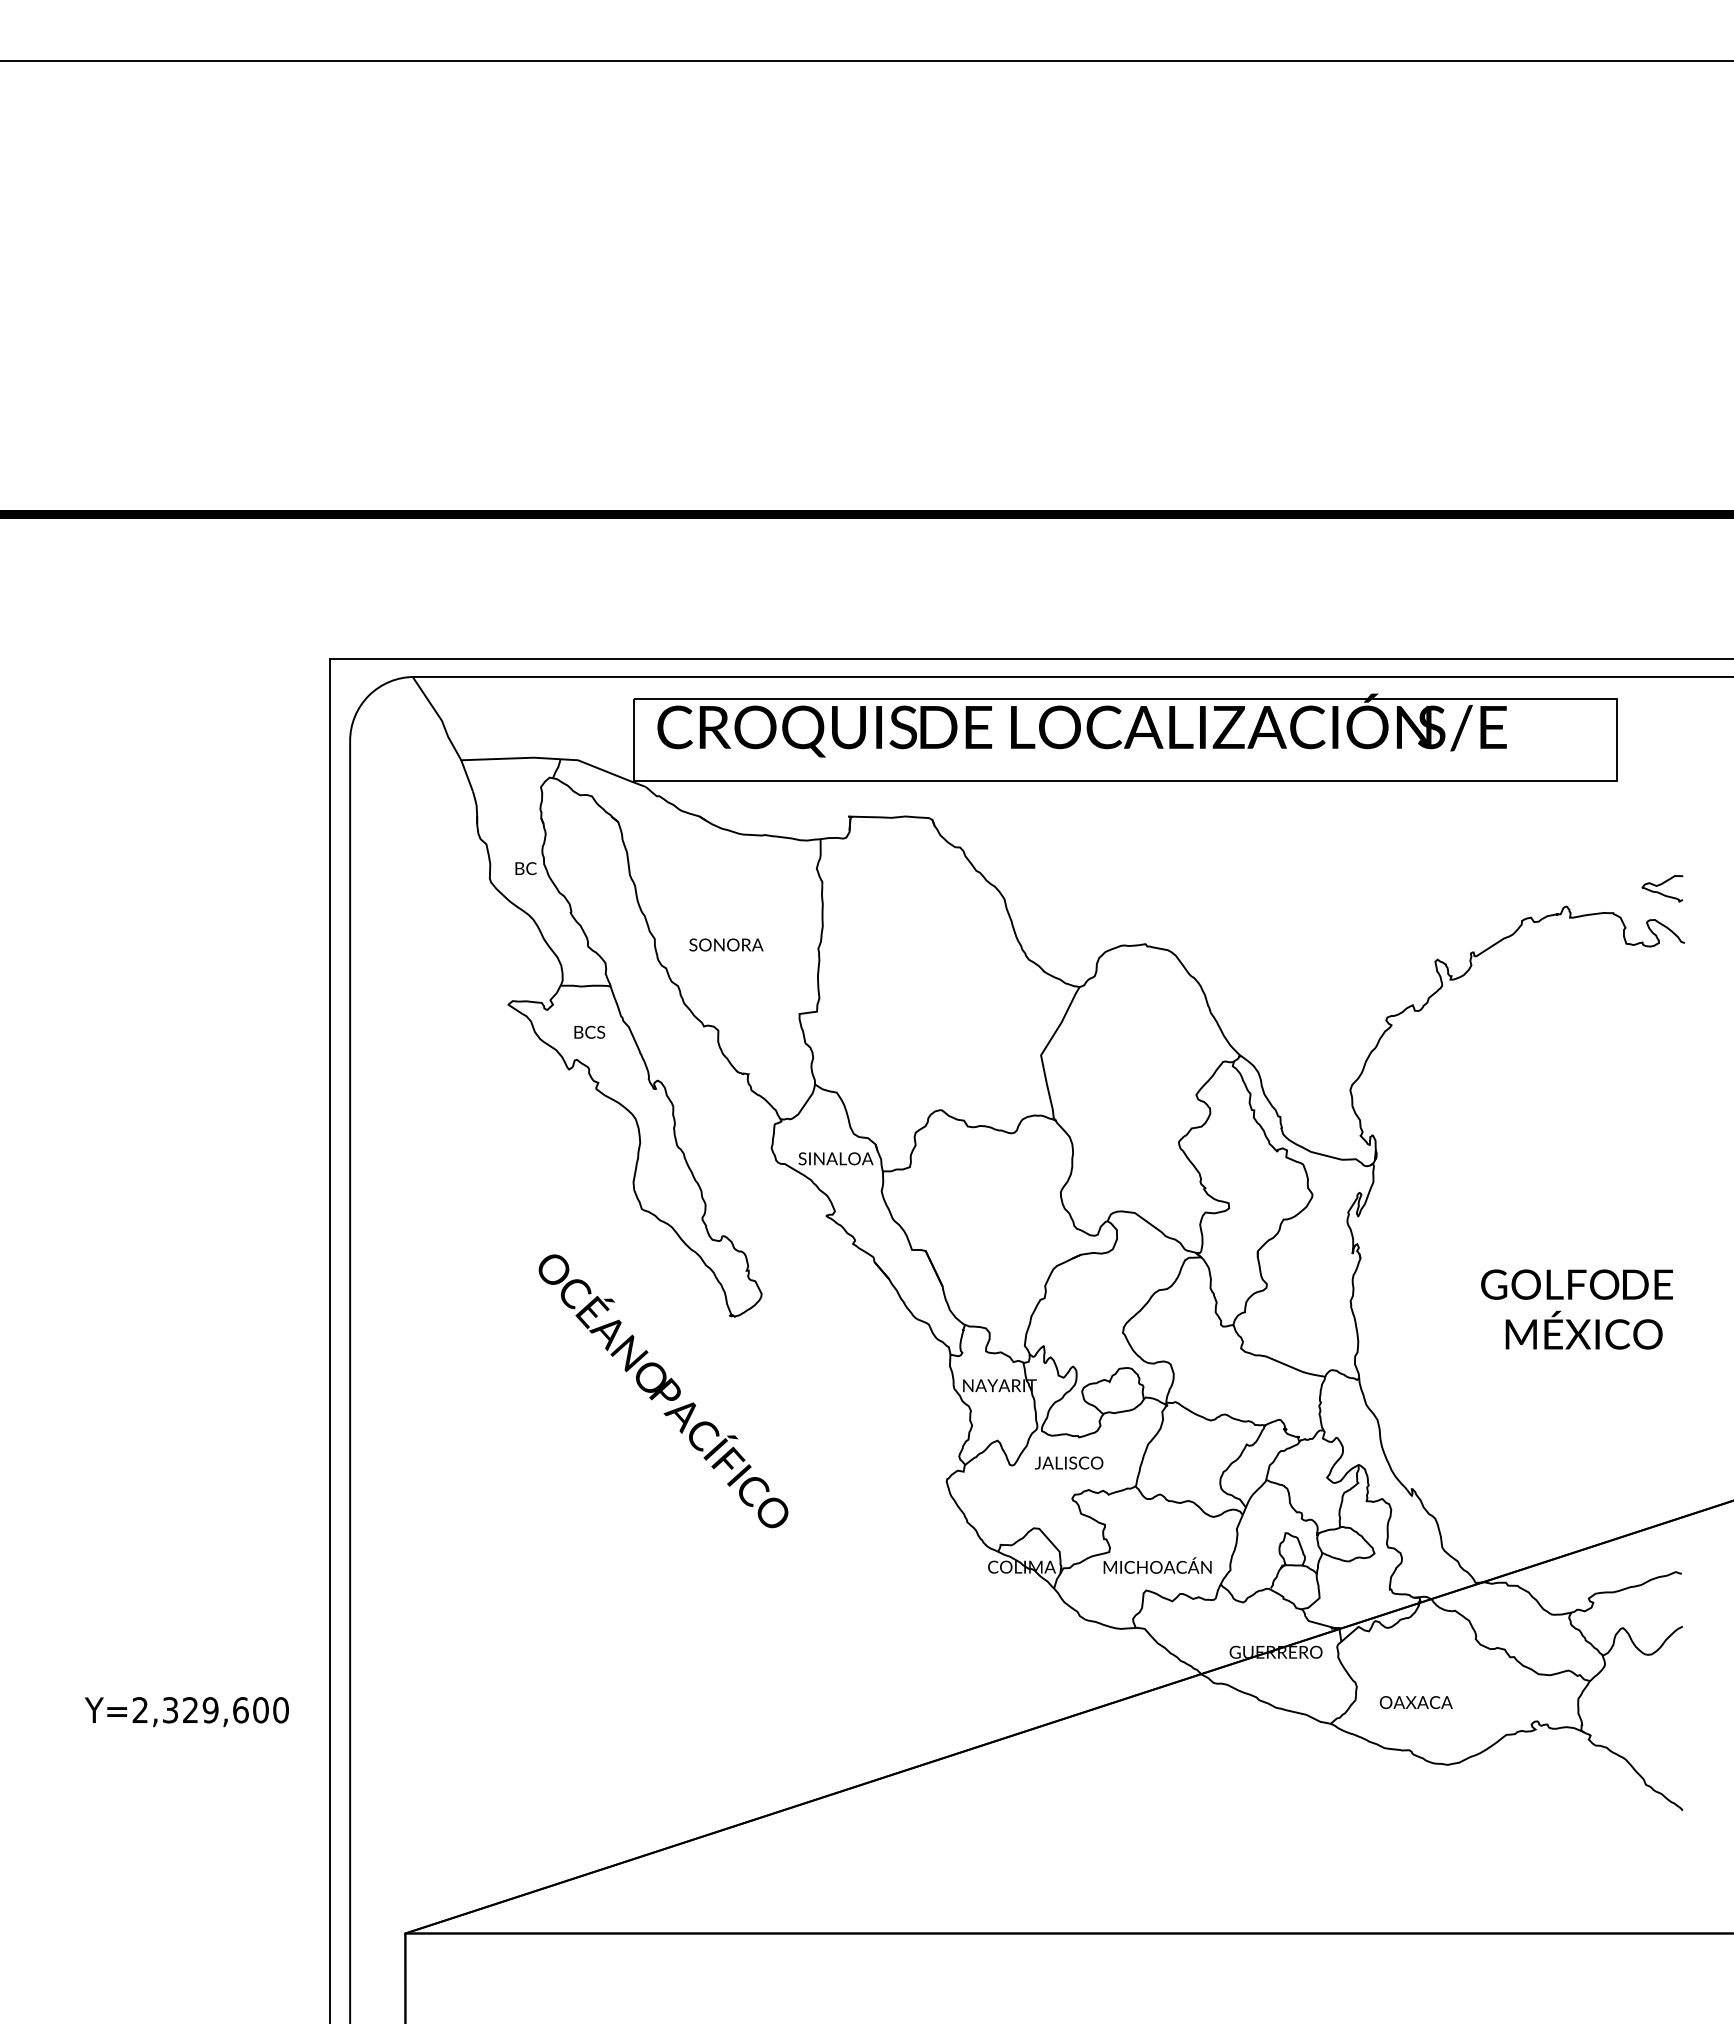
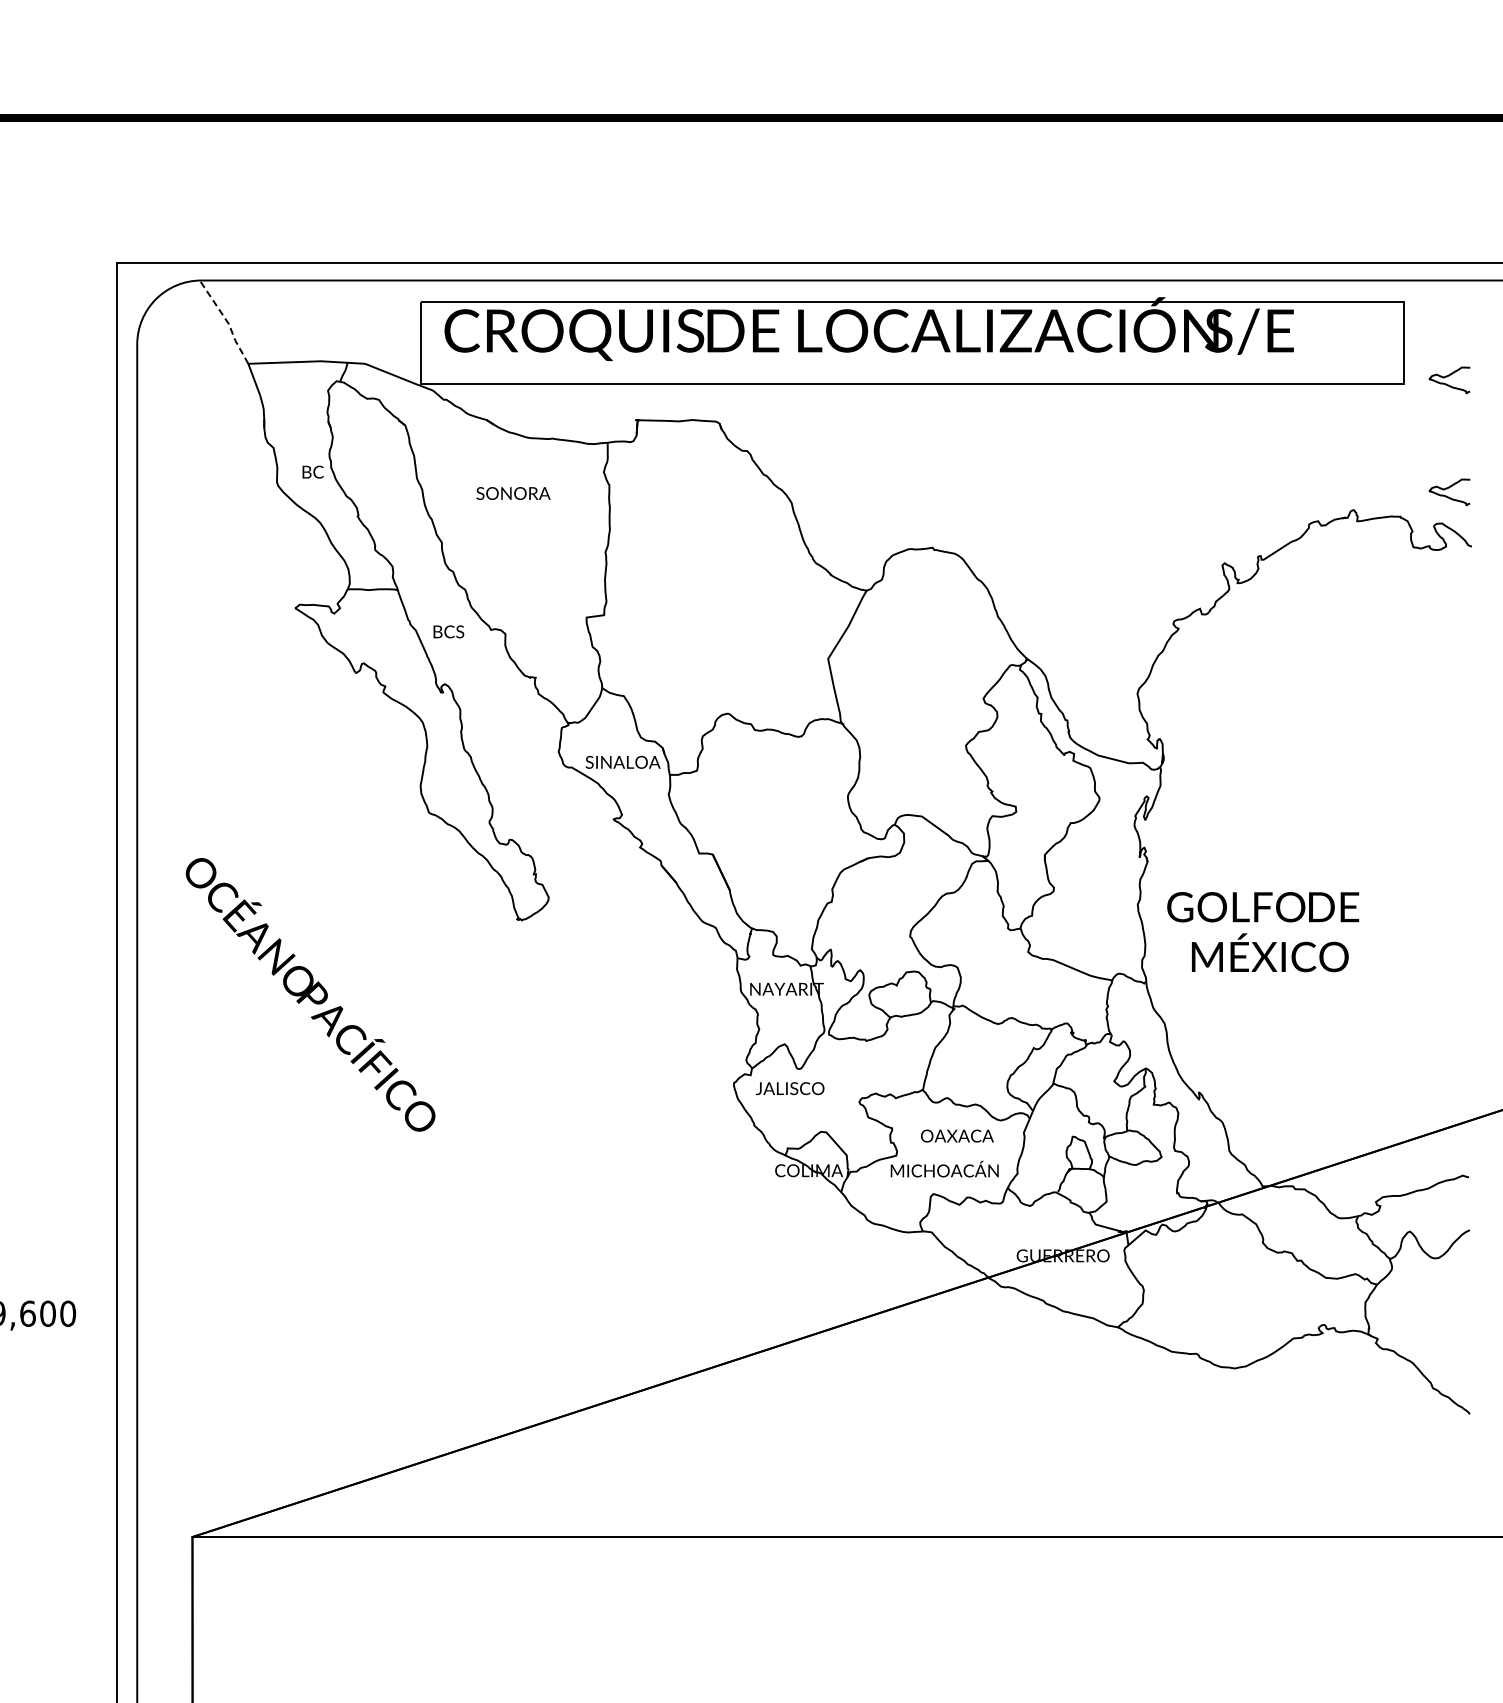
line: (440, 718) -> (227, 322), solid -> dashed
curve: (1661, 773) -> (1448, 377), added
text: (726, 944) -> (513, 493), moved
text: (589, 1031) -> (448, 631), moved
text: (1576, 1309) -> (1262, 932), moved
text: (663, 1391) -> (310, 995), moved
text: (1068, 1462) -> (789, 1088), moved
text: (1415, 1702) -> (956, 1136), moved

